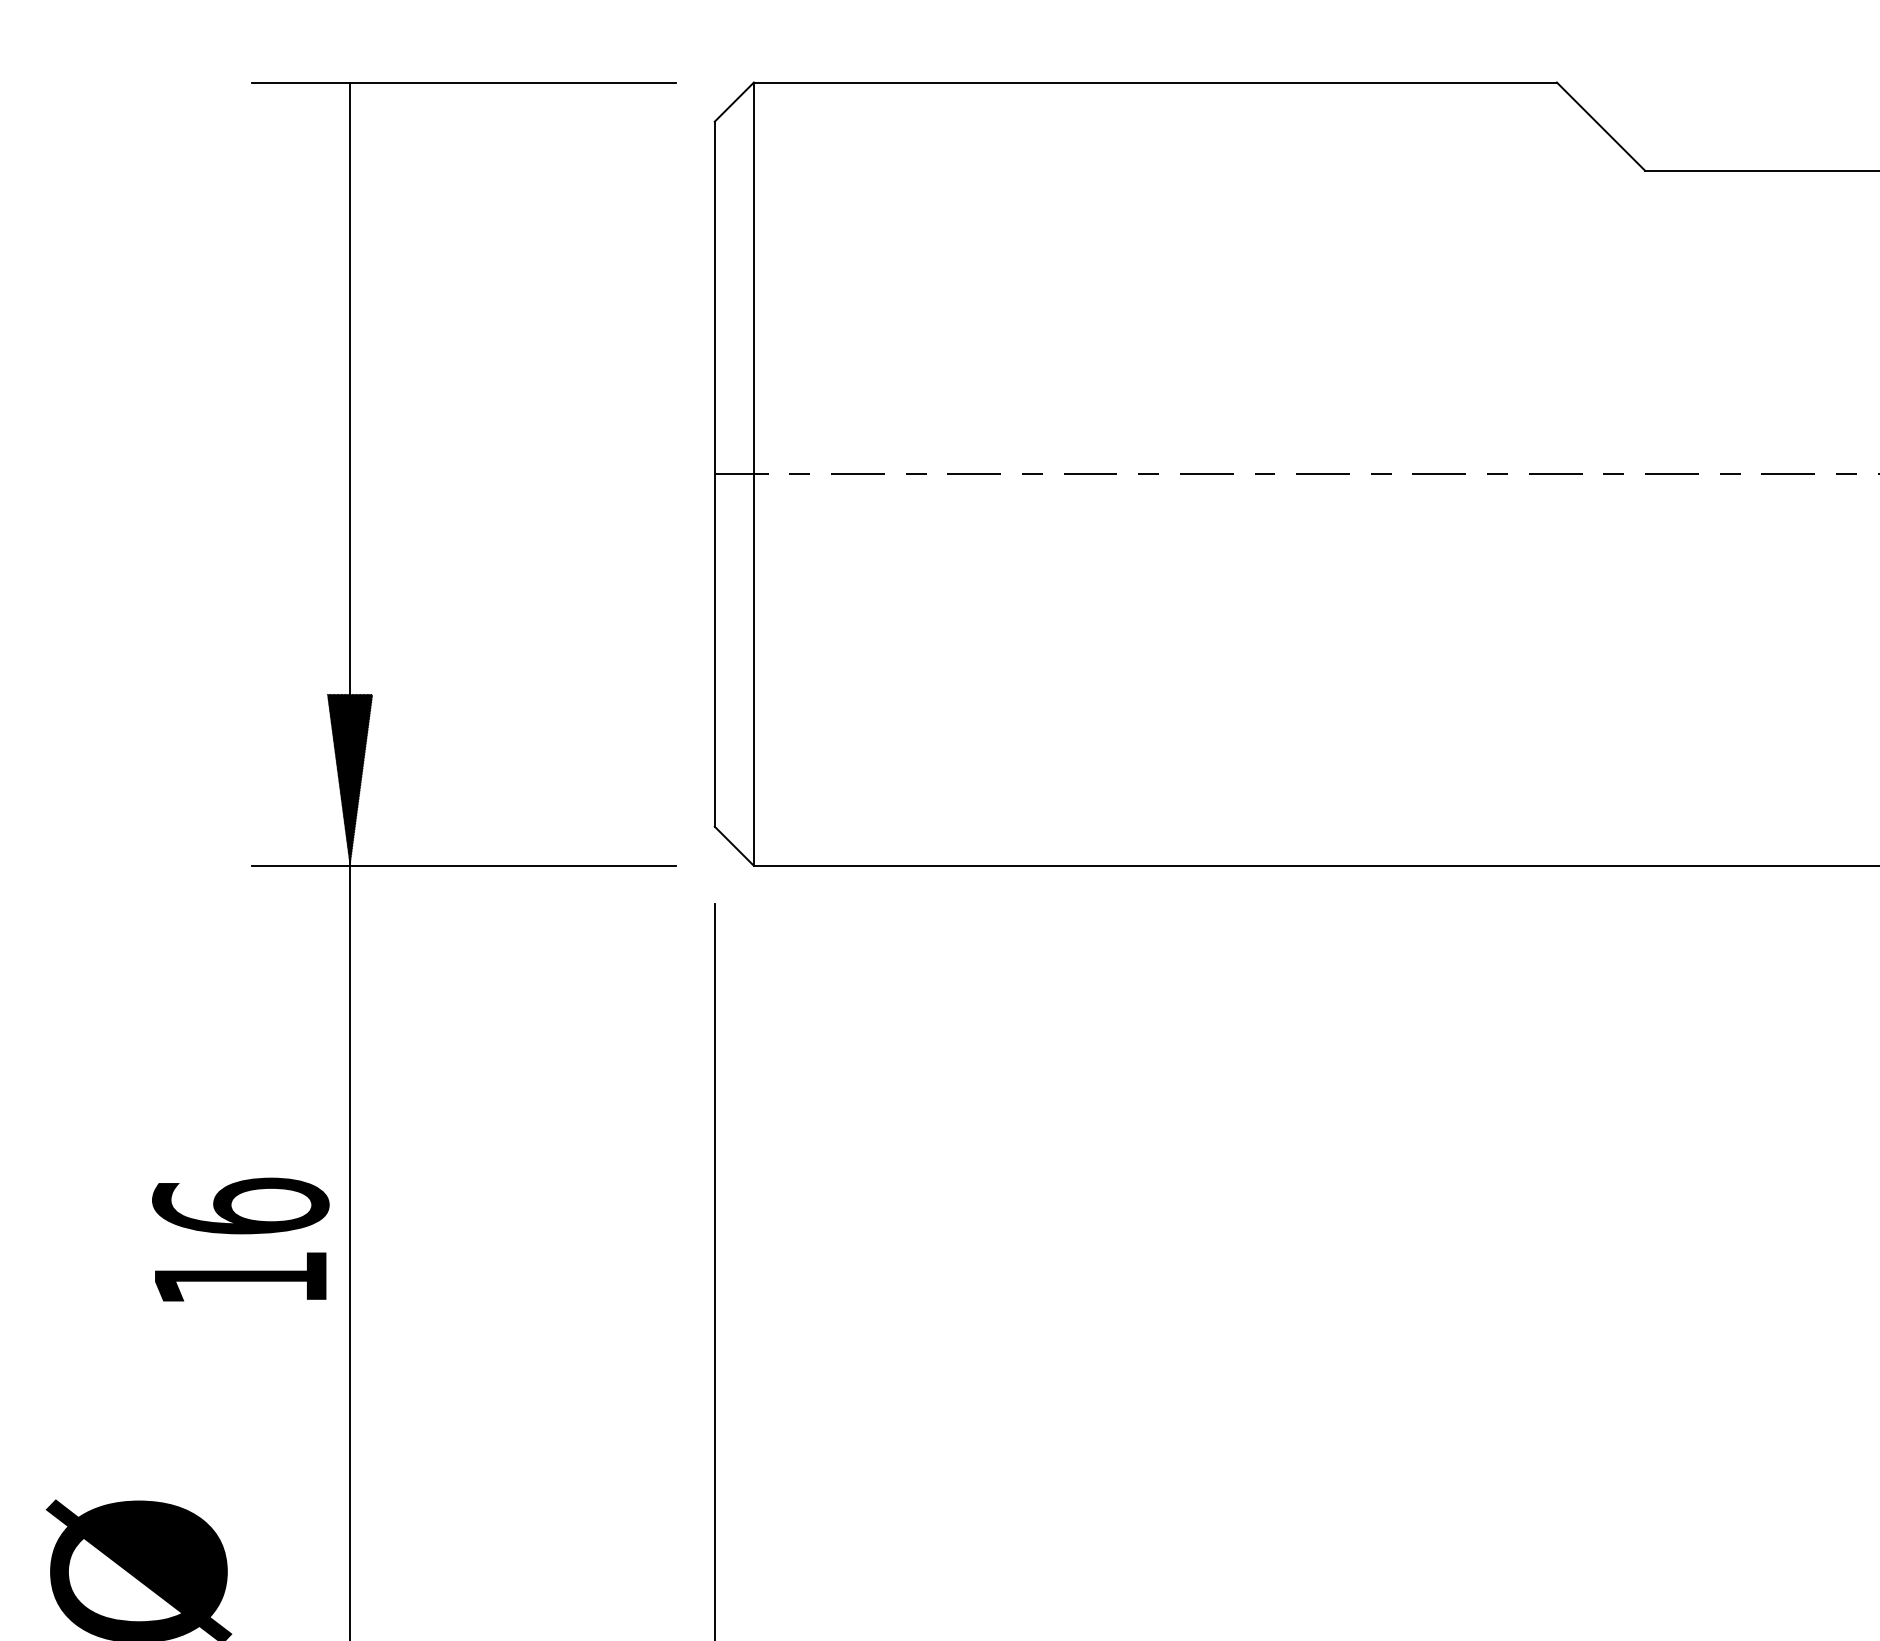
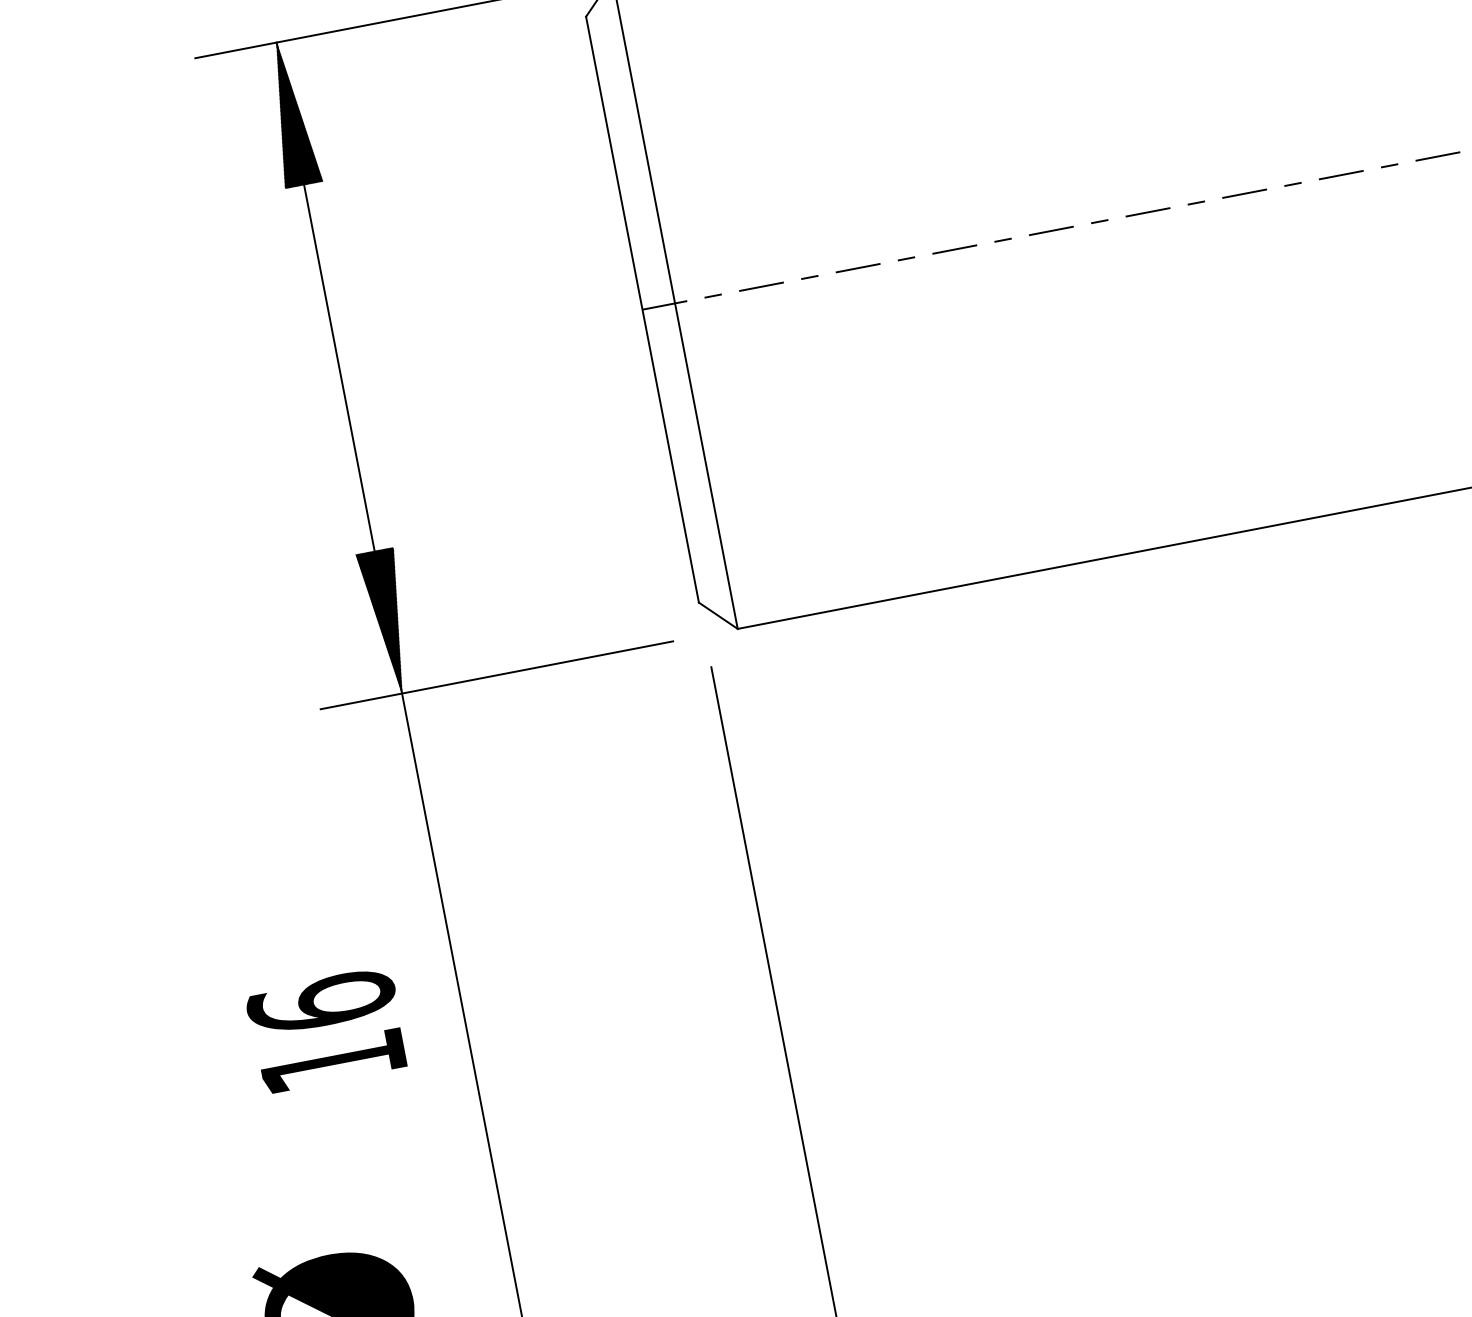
hatch: (349, 167) -> (289, 113), added
text: (240, 1239) -> (326, 1030), moved

